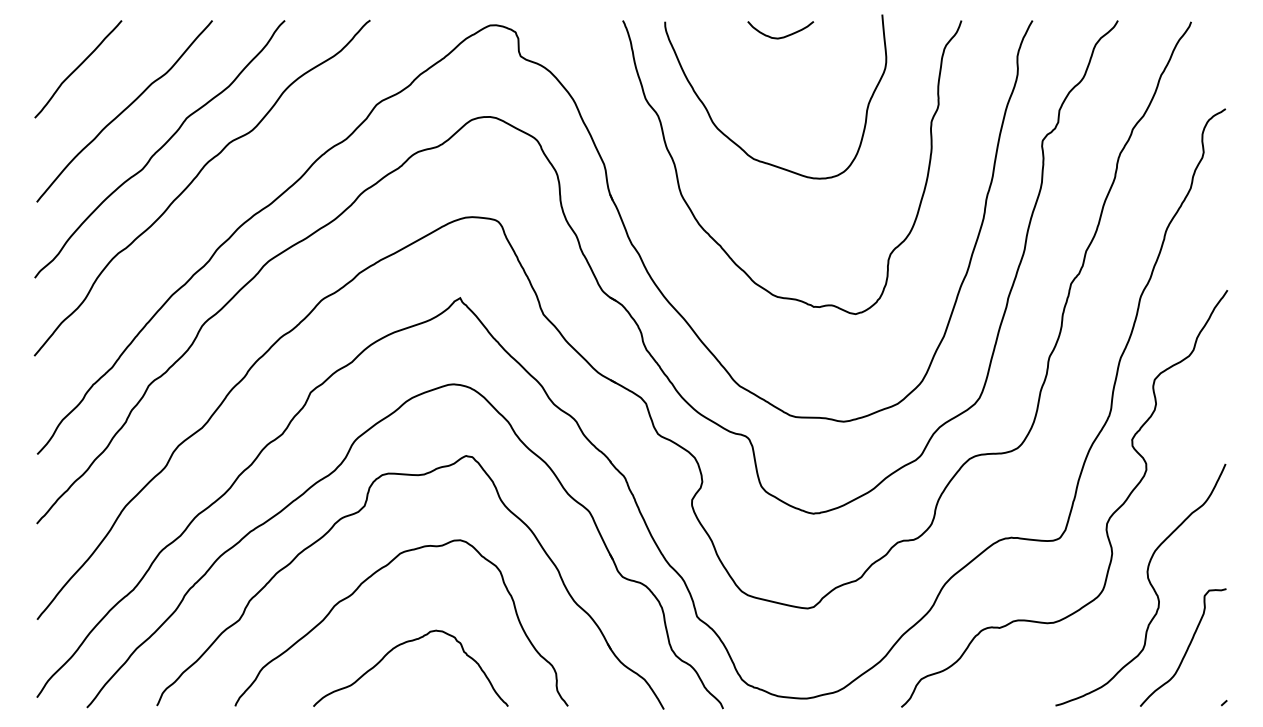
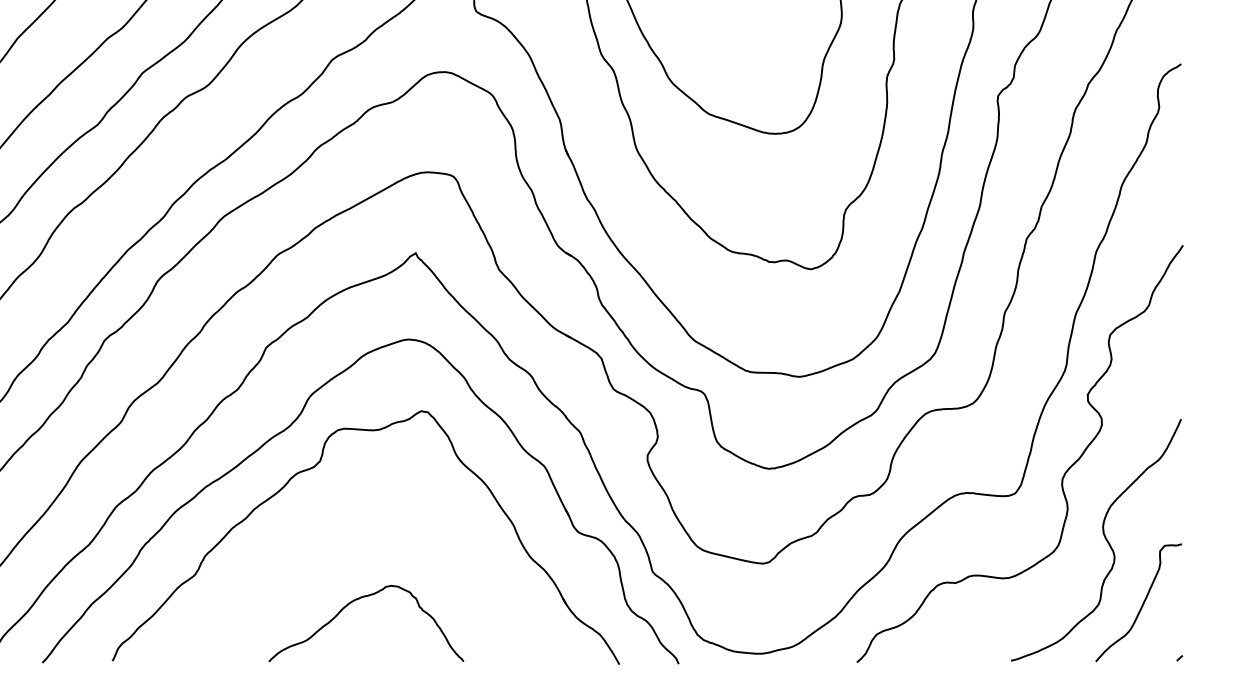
curve: (368, 579) -> (324, 534), removed

